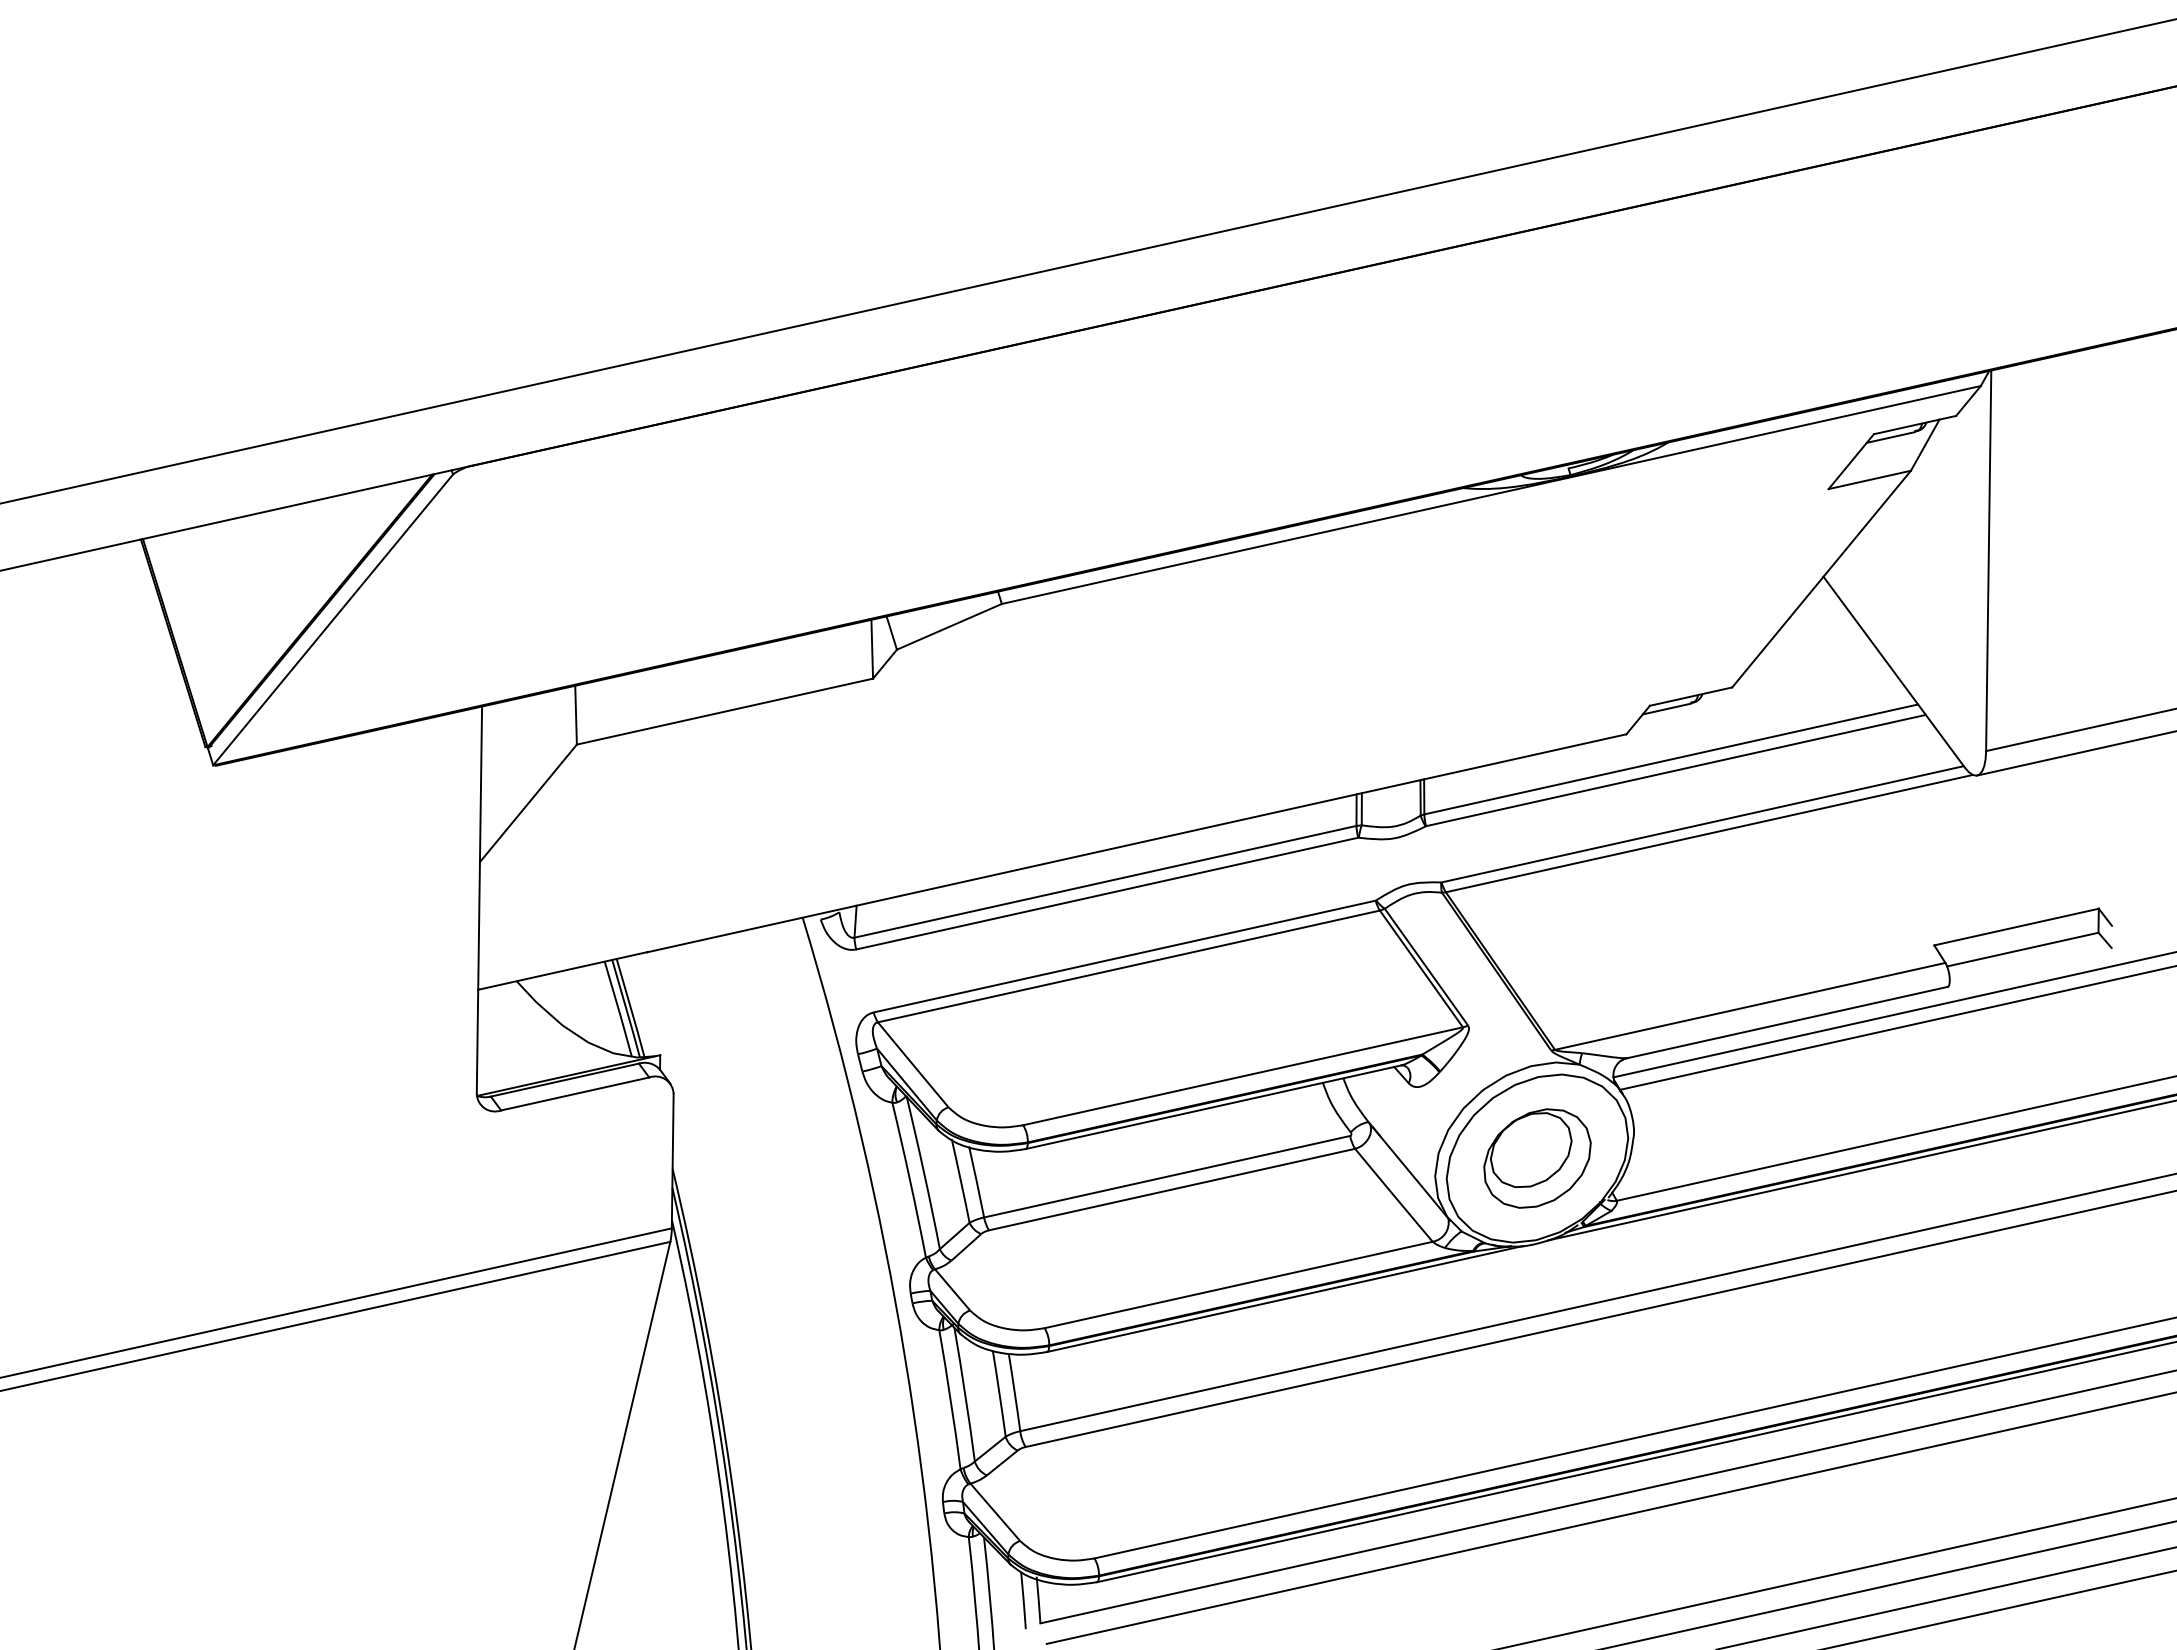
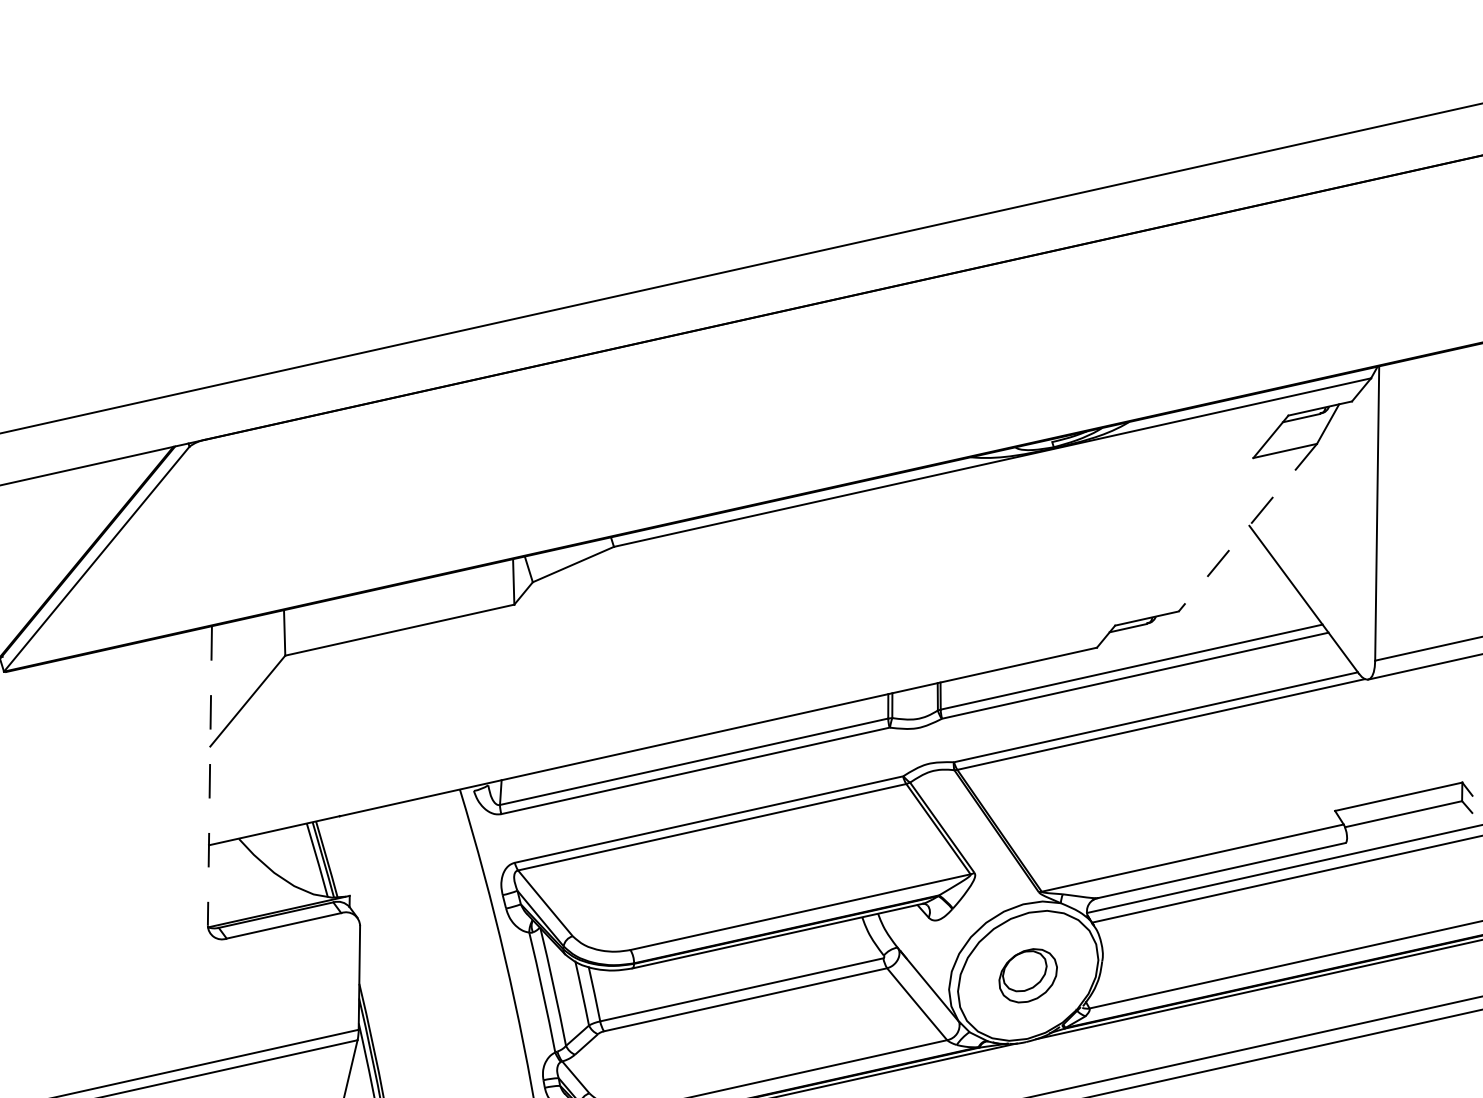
line: (1821, 579) -> (1247, 527), solid -> dashed
line: (479, 900) -> (209, 776), solid -> dashed
part: (1537, 1158) -> (1028, 975), size x0.7

